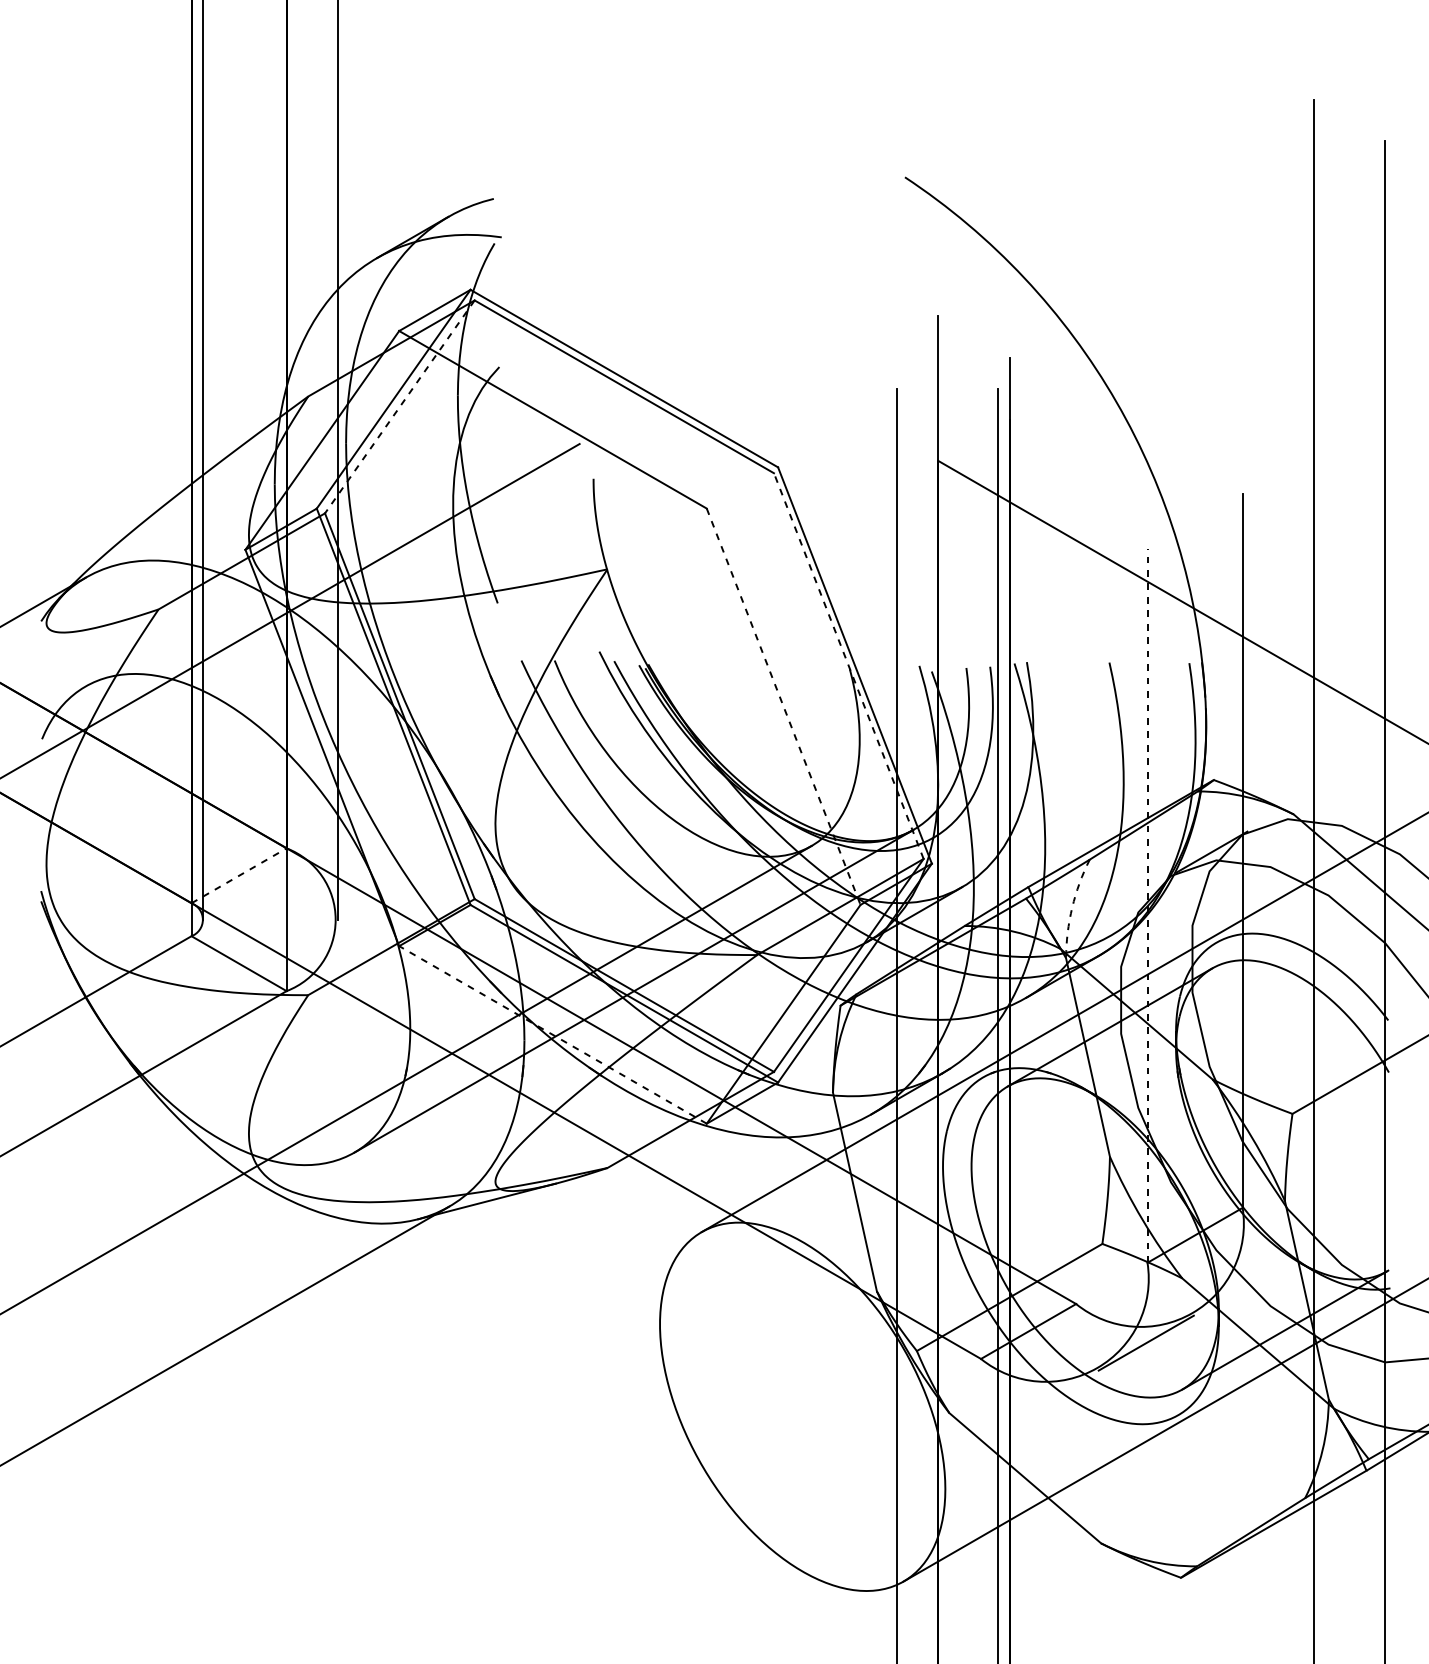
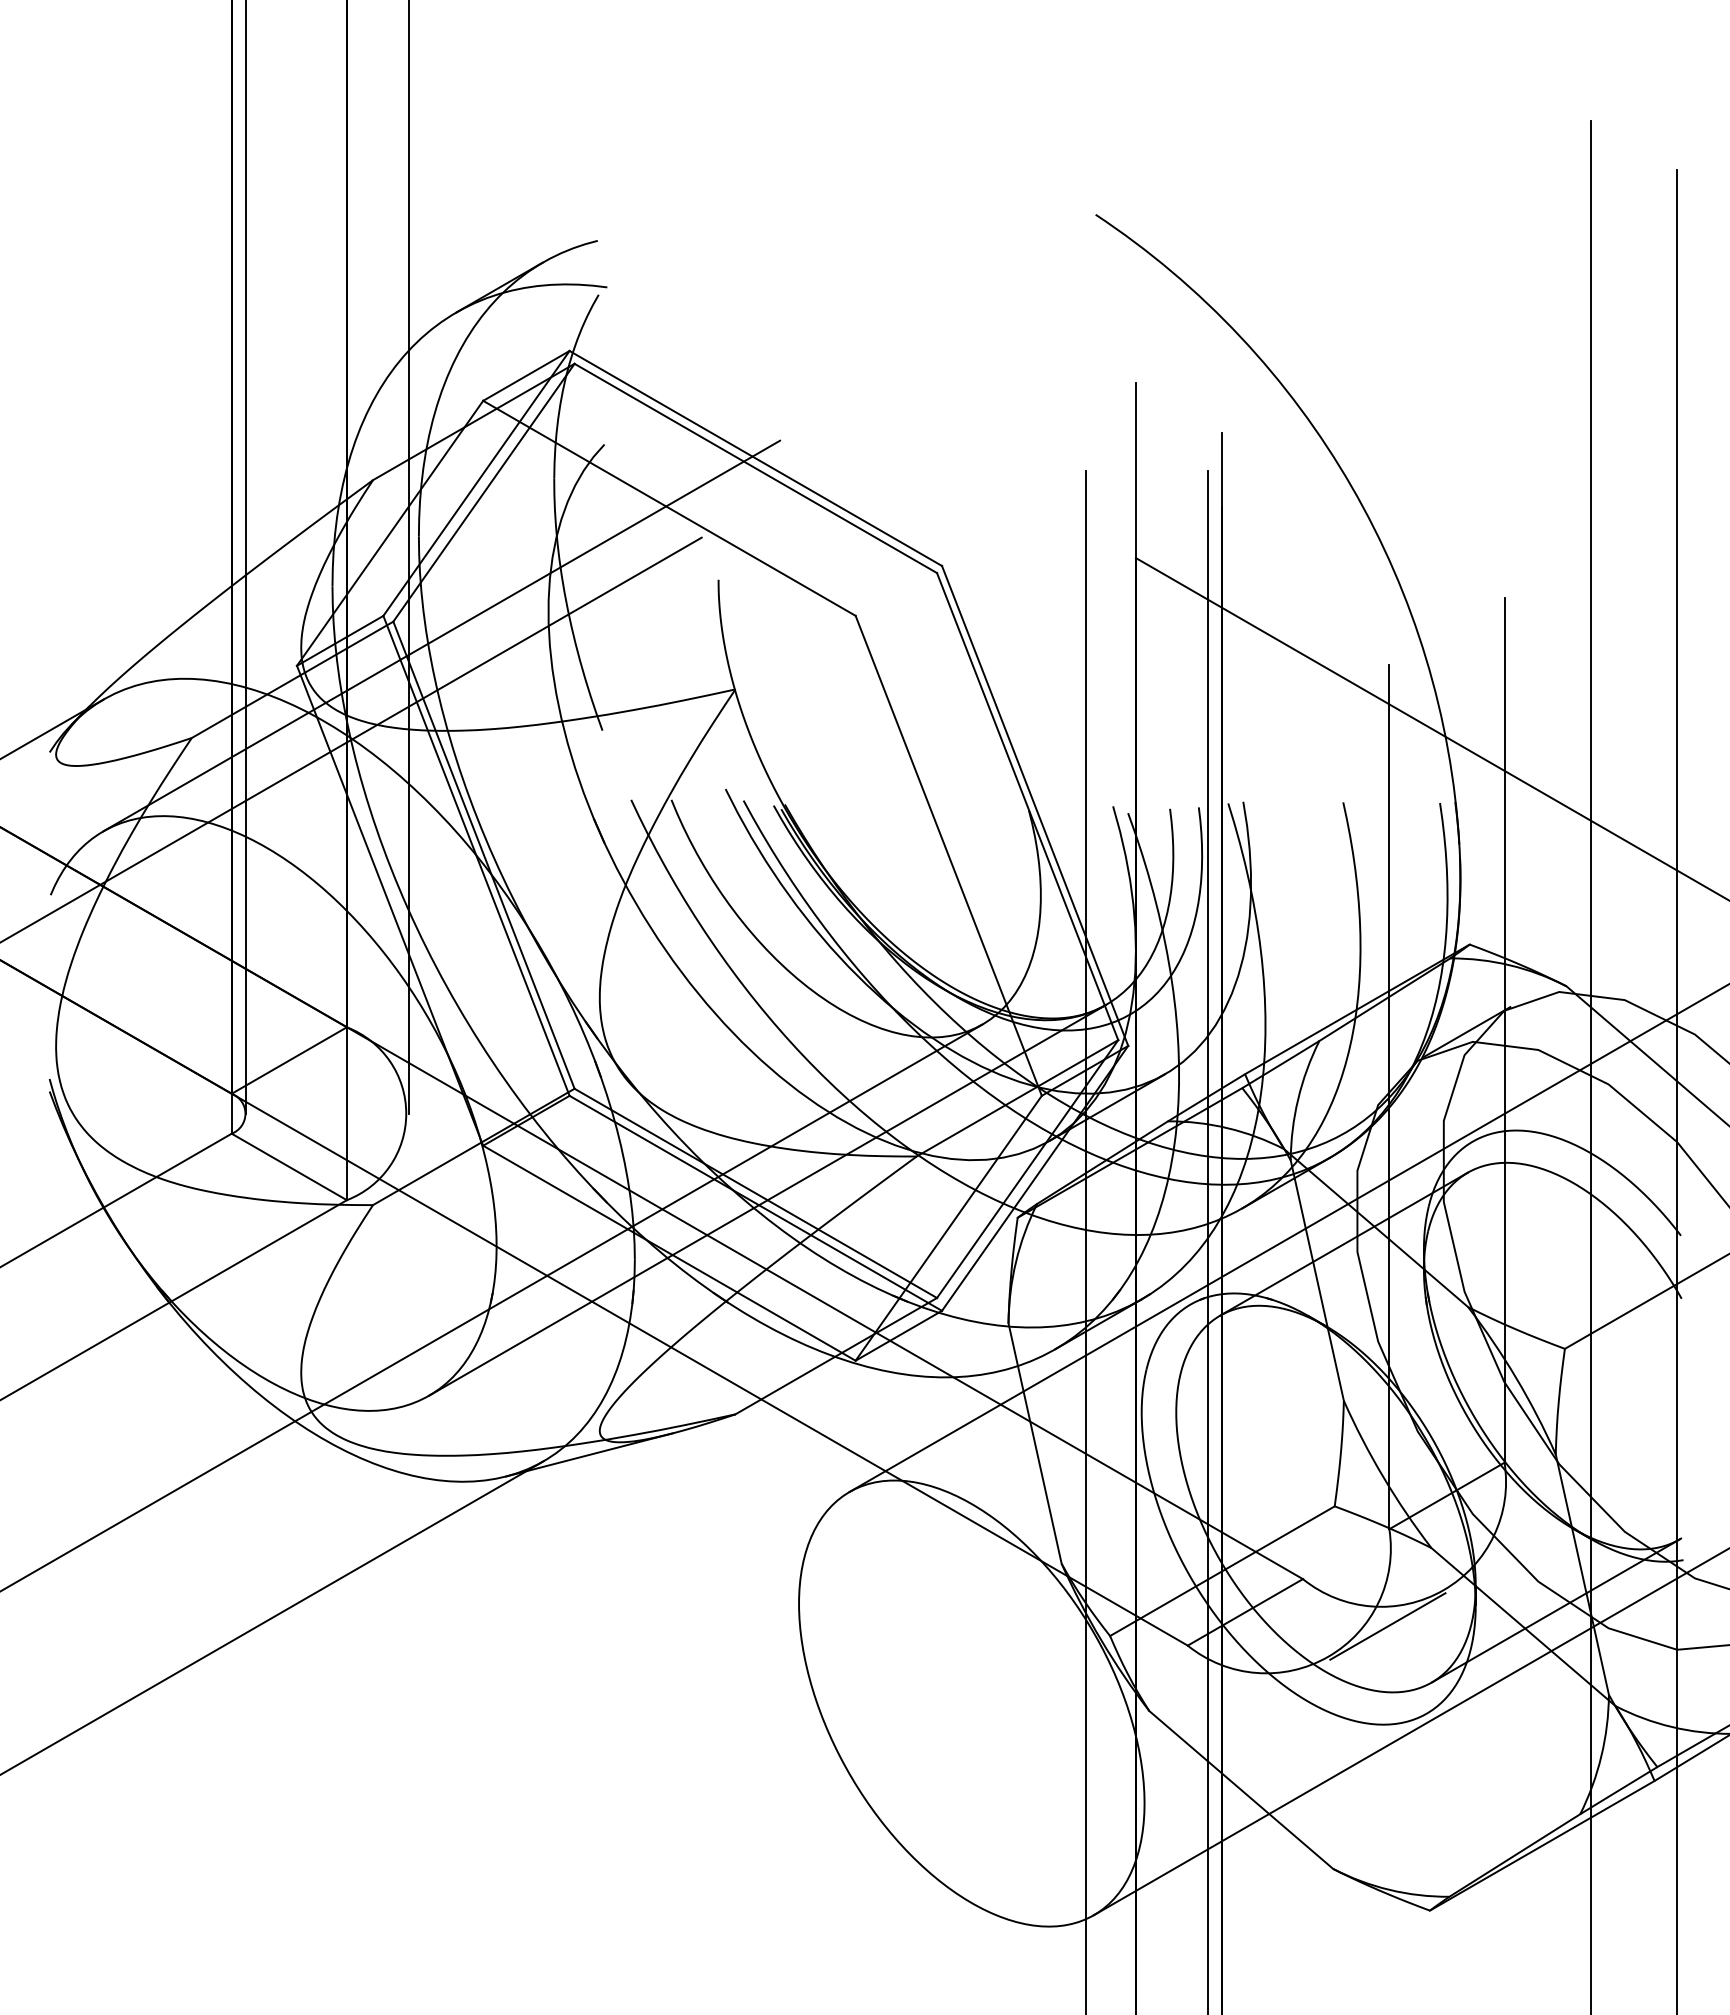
line: (399, 406) -> (483, 492), dashed -> solid
line: (364, 524) -> (441, 635), added
line: (848, 666) -> (1027, 806), dashed -> solid
line: (783, 707) -> (948, 856), dashed -> solid
line: (239, 875) -> (289, 1060), dashed -> solid
line: (1147, 905) -> (1389, 1096), dashed -> solid
arc: (1072, 907) -> (1298, 1099), dashed -> solid
line: (552, 1034) -> (668, 1252), dashed -> solid

